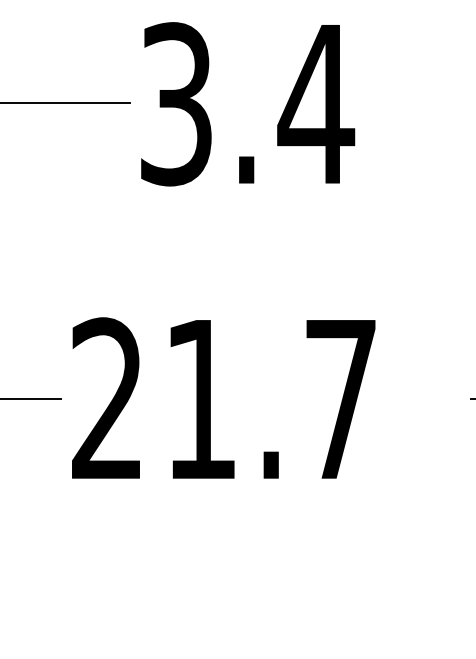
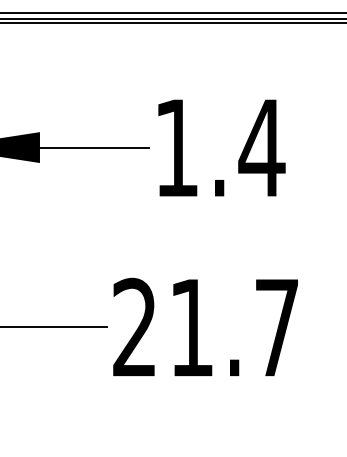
text: (175, 104) -> (176, 148), 3.4 -> 1.4

